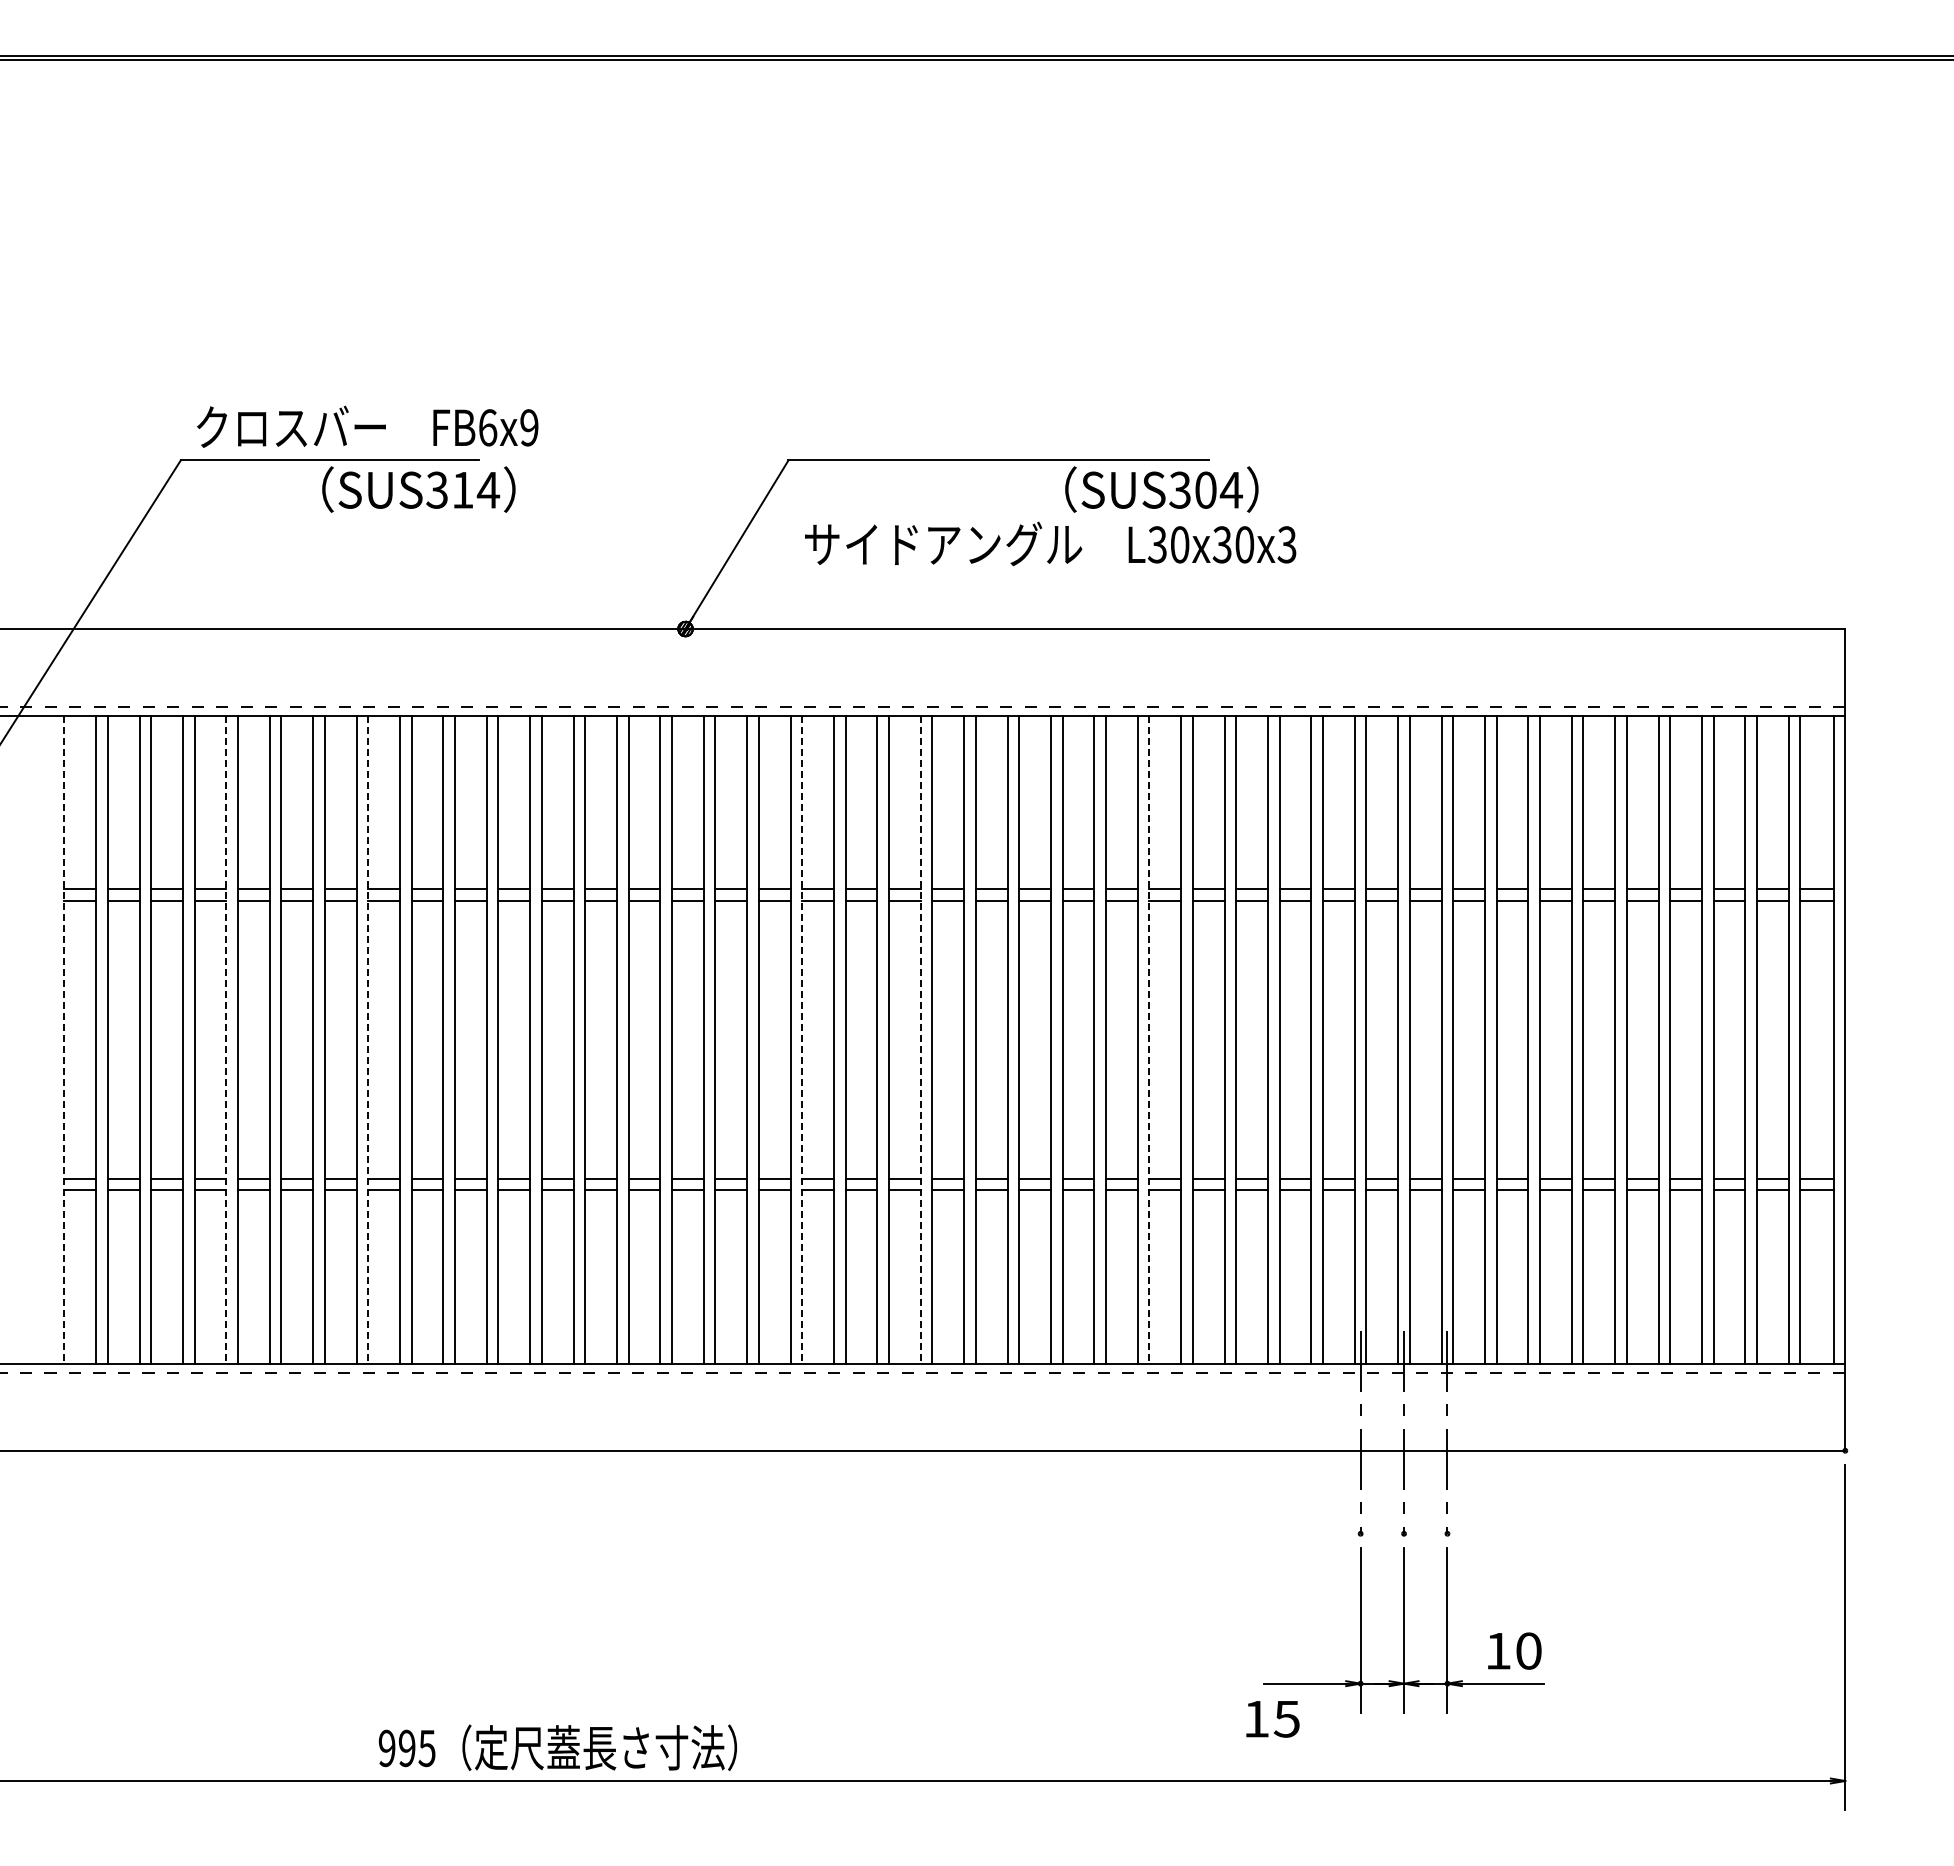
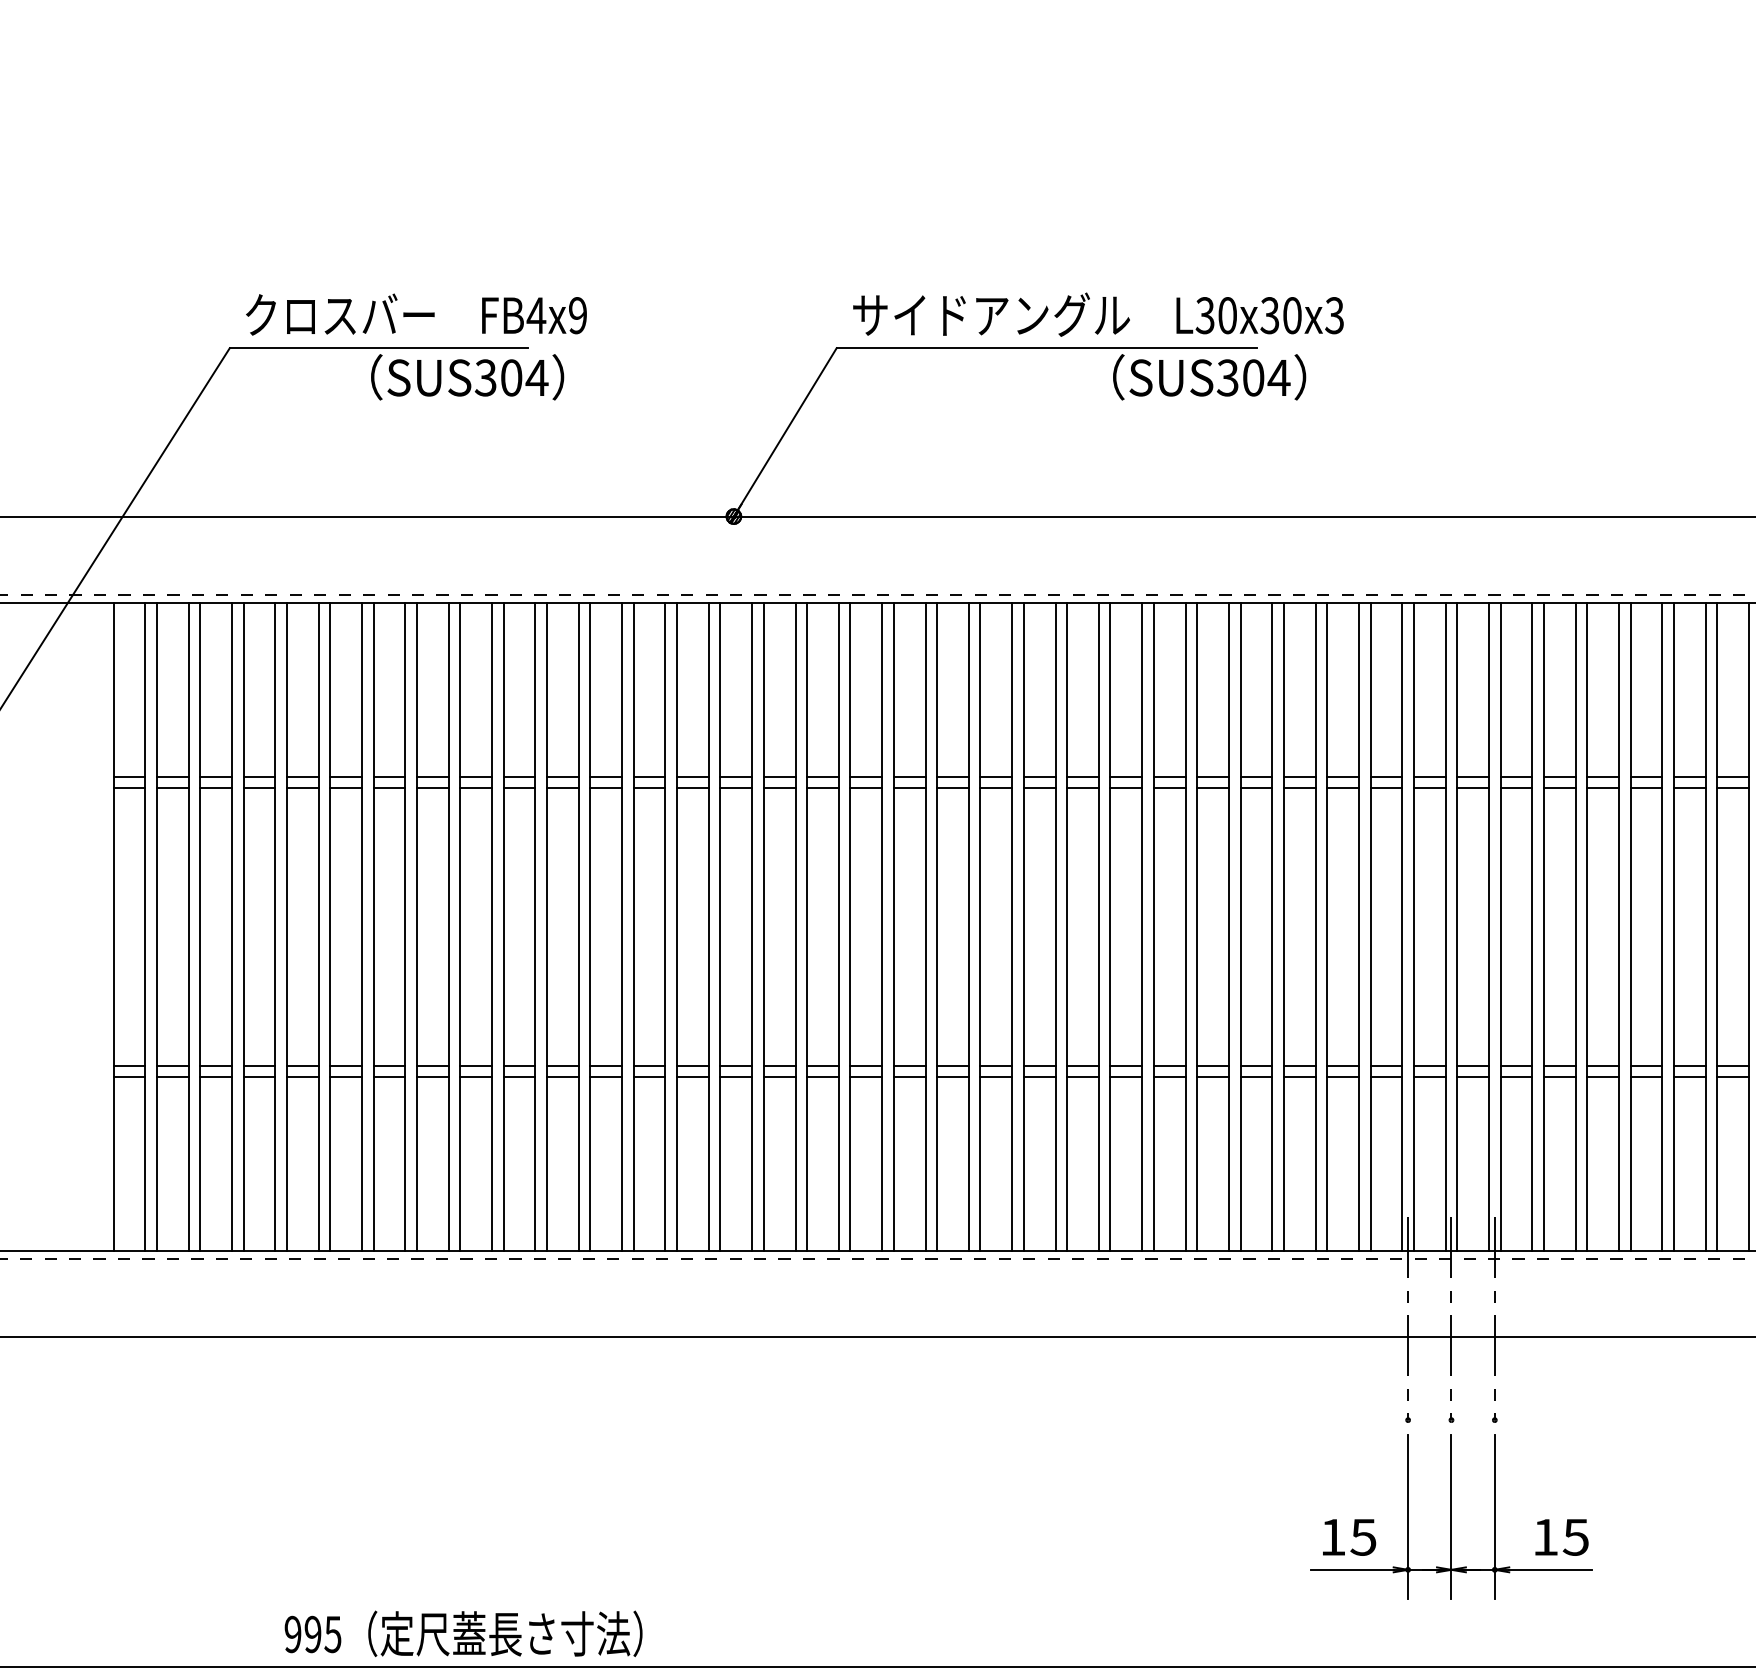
text: (487, 427) -> (536, 315), FB6x9 -> FB4x9
text: (462, 489) -> (511, 377), SUS314 -> SUS304
text: (1050, 543) -> (1098, 314), moved
line: (64, 1040) -> (113, 927), dashed -> solid
line: (226, 1040) -> (275, 927), dashed -> solid
line: (368, 1040) -> (417, 927), dashed -> solid
line: (802, 1040) -> (850, 927), dashed -> solid
line: (920, 1040) -> (968, 927), dashed -> solid
line: (1149, 1040) -> (1197, 927), dashed -> solid
text: (1528, 1650) -> (1575, 1536), 10 -> 15
text: (1272, 1719) -> (1349, 1537), moved
text: (557, 1747) -> (463, 1633), moved

